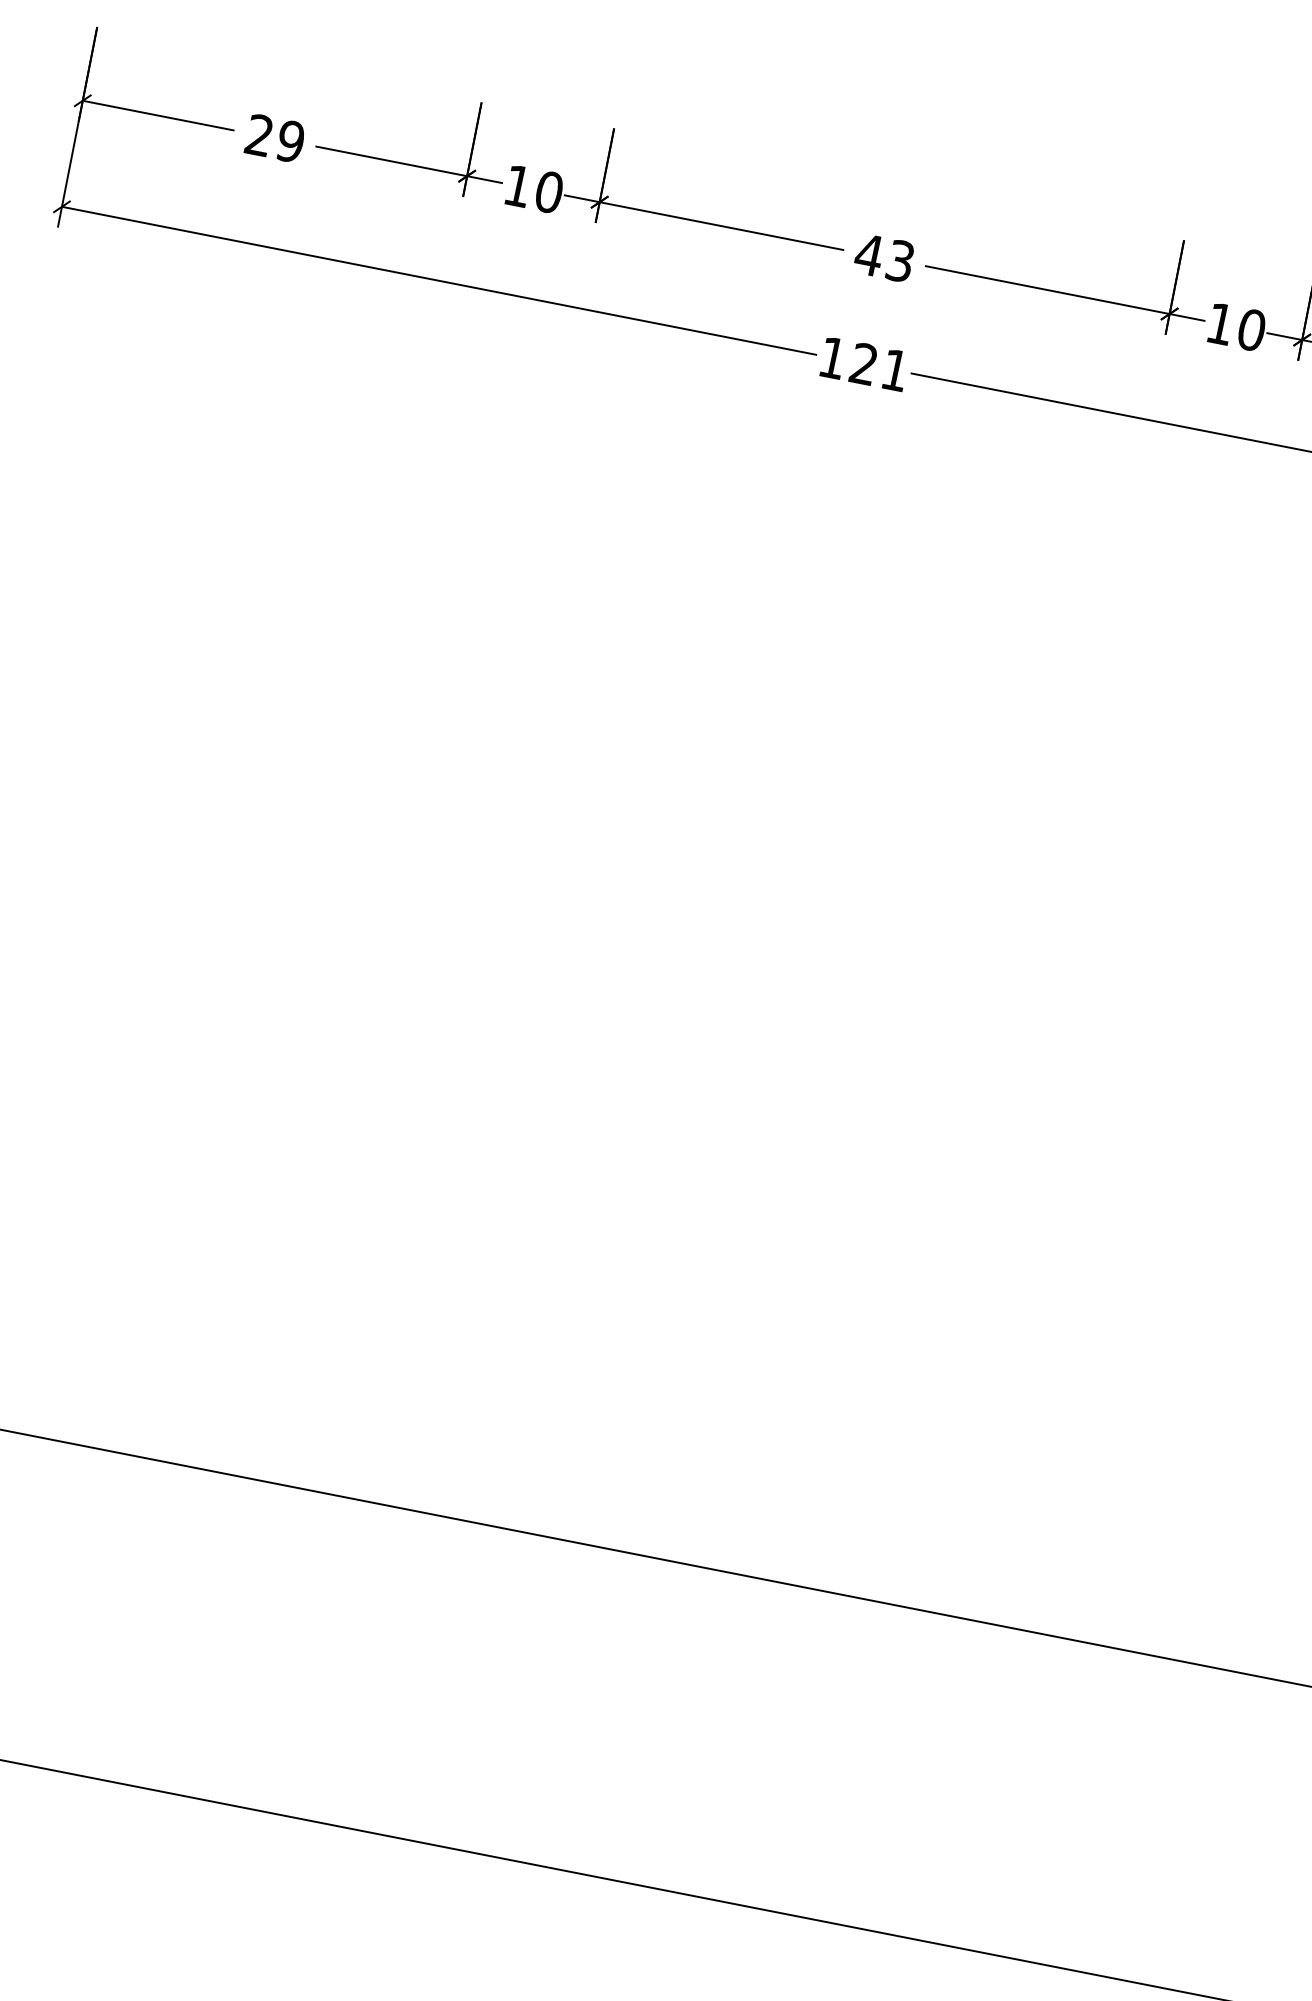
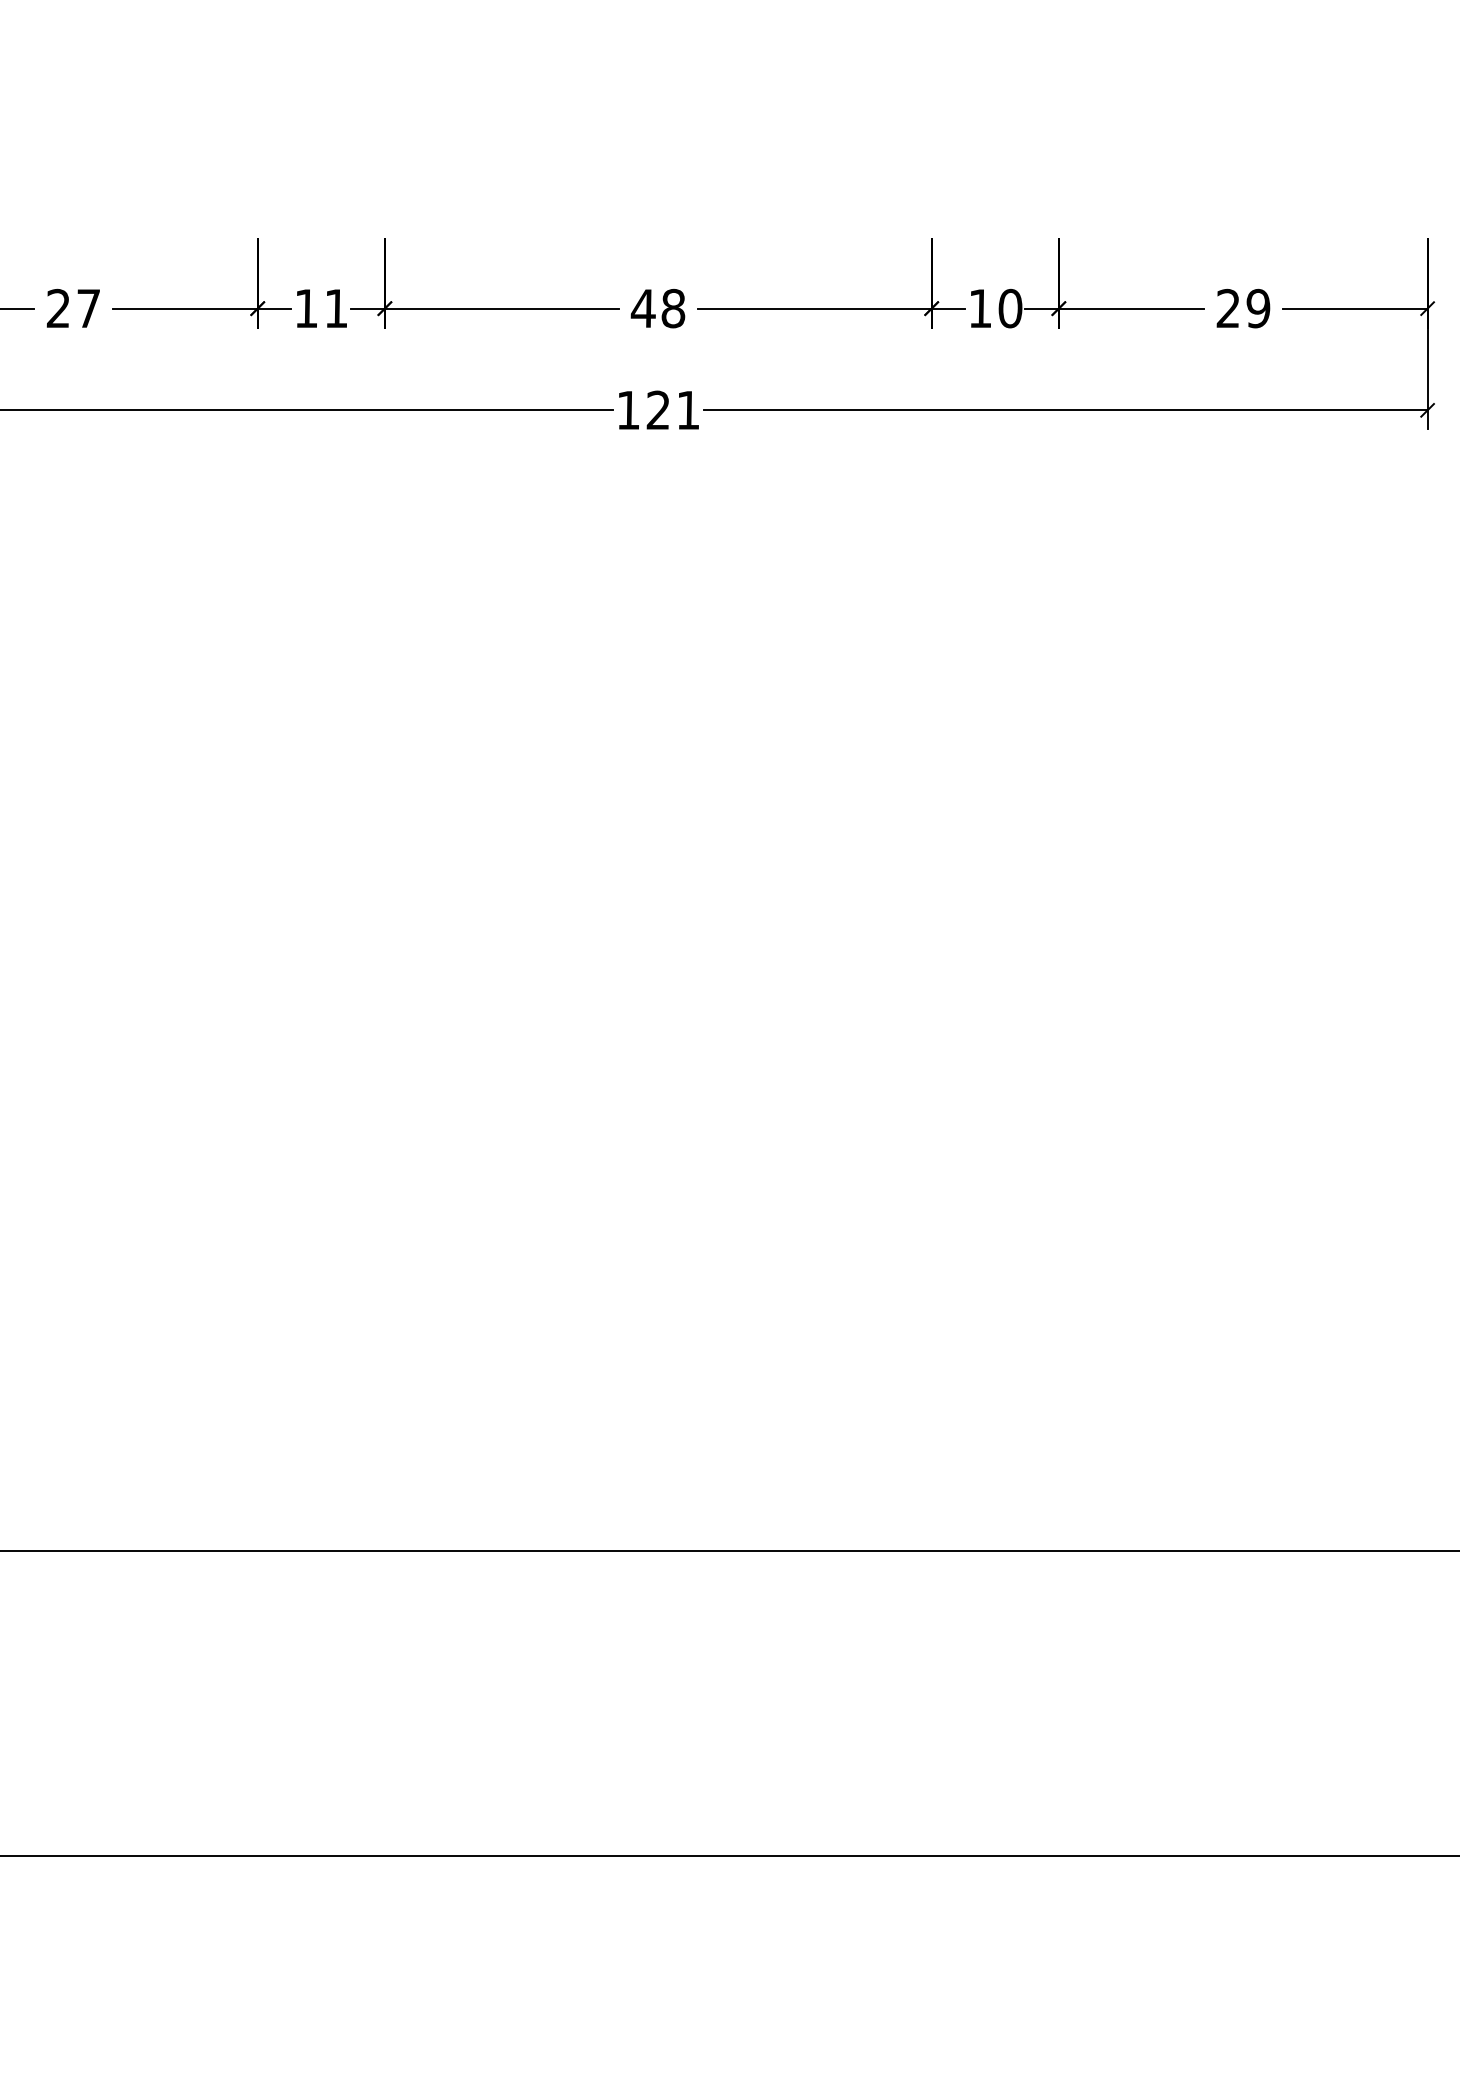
text: (290, 141) -> (88, 308), 29 -> 27
text: (549, 192) -> (336, 308), 10 -> 11
text: (900, 261) -> (673, 308), 43 -> 48

